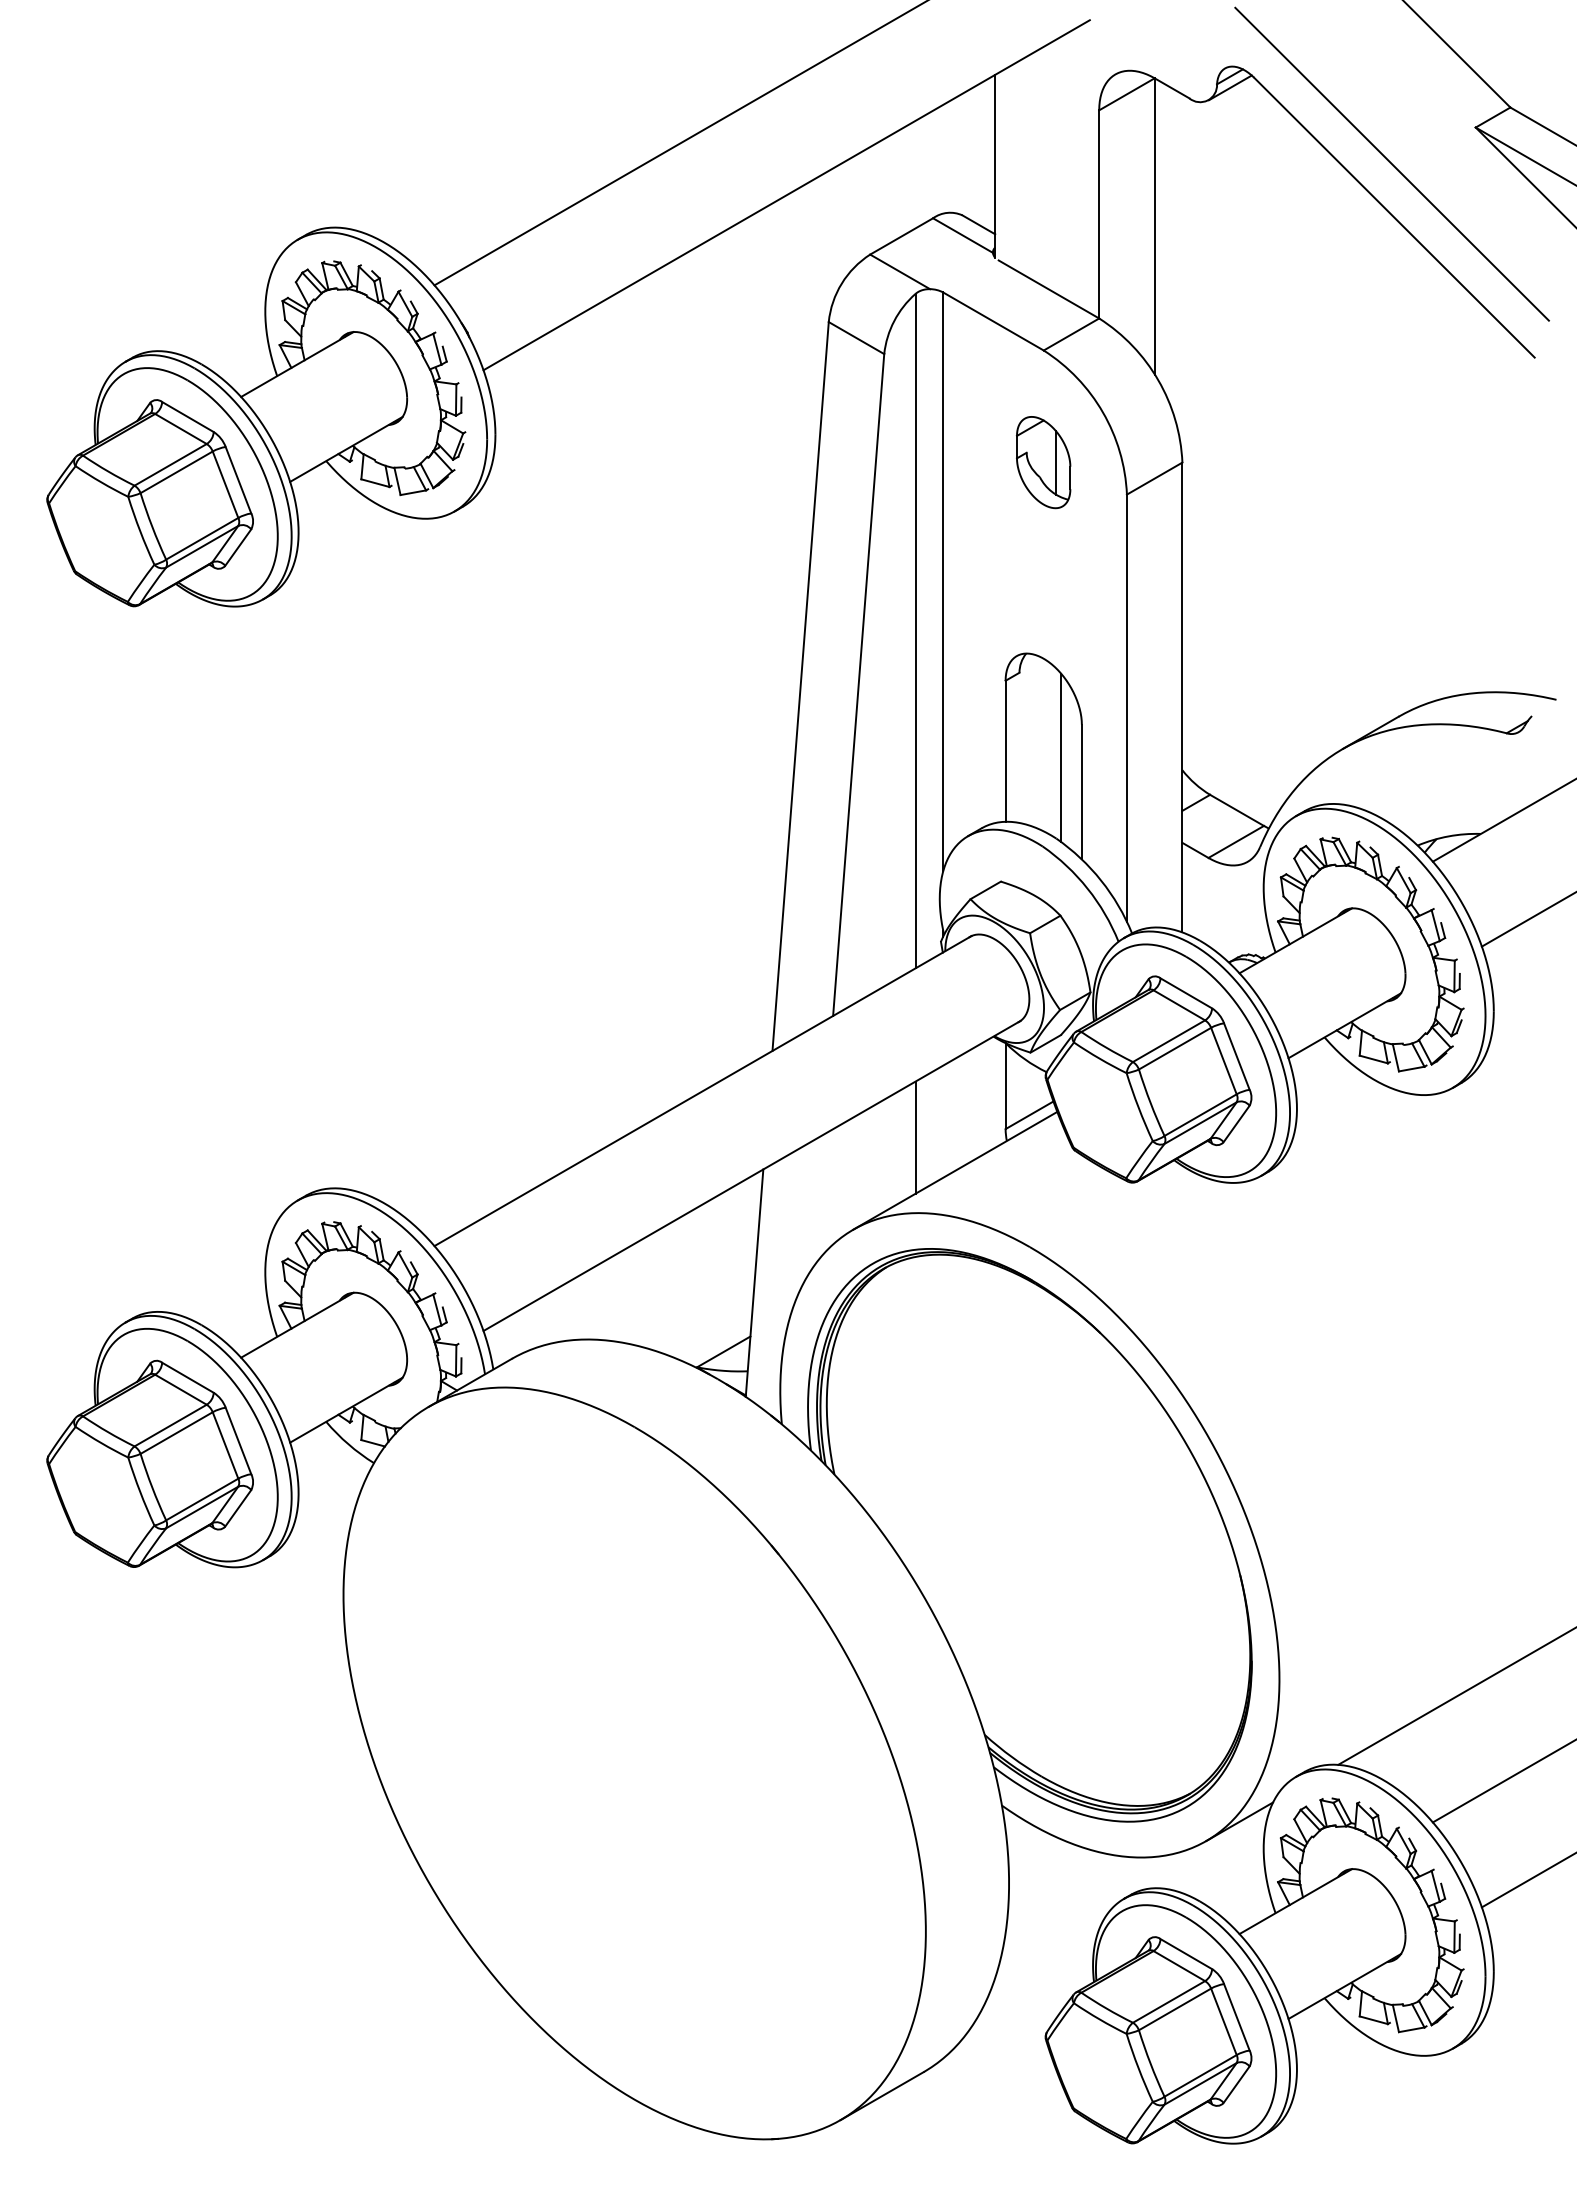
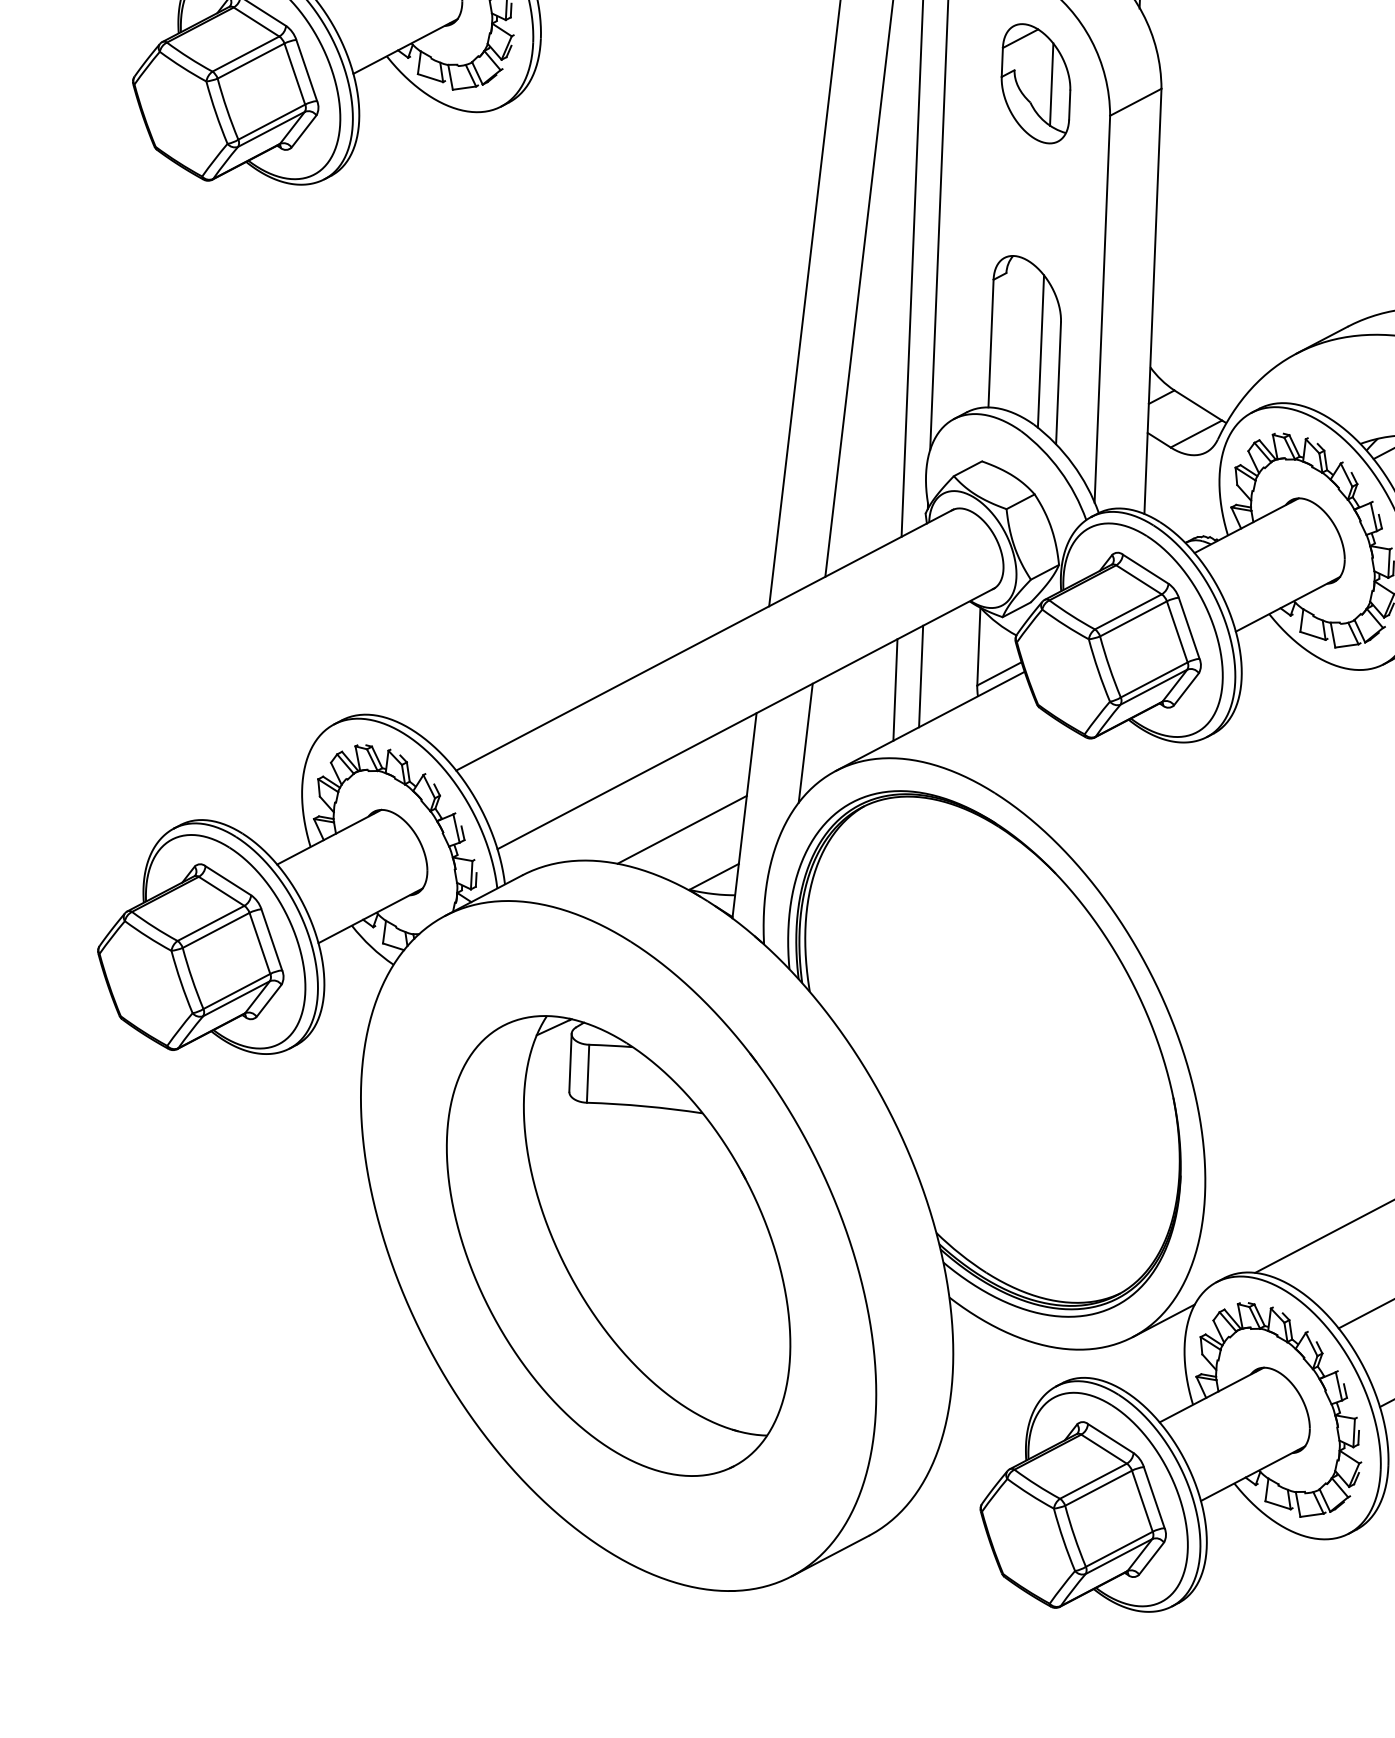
part: (1043, 462) -> (1035, 83), size x1.43
line: (943, 1121) -> (921, 676), added
line: (818, 1200) -> (805, 743), added
line: (686, 1301) -> (682, 829), added
part: (634, 1763) -> (618, 1246), added

